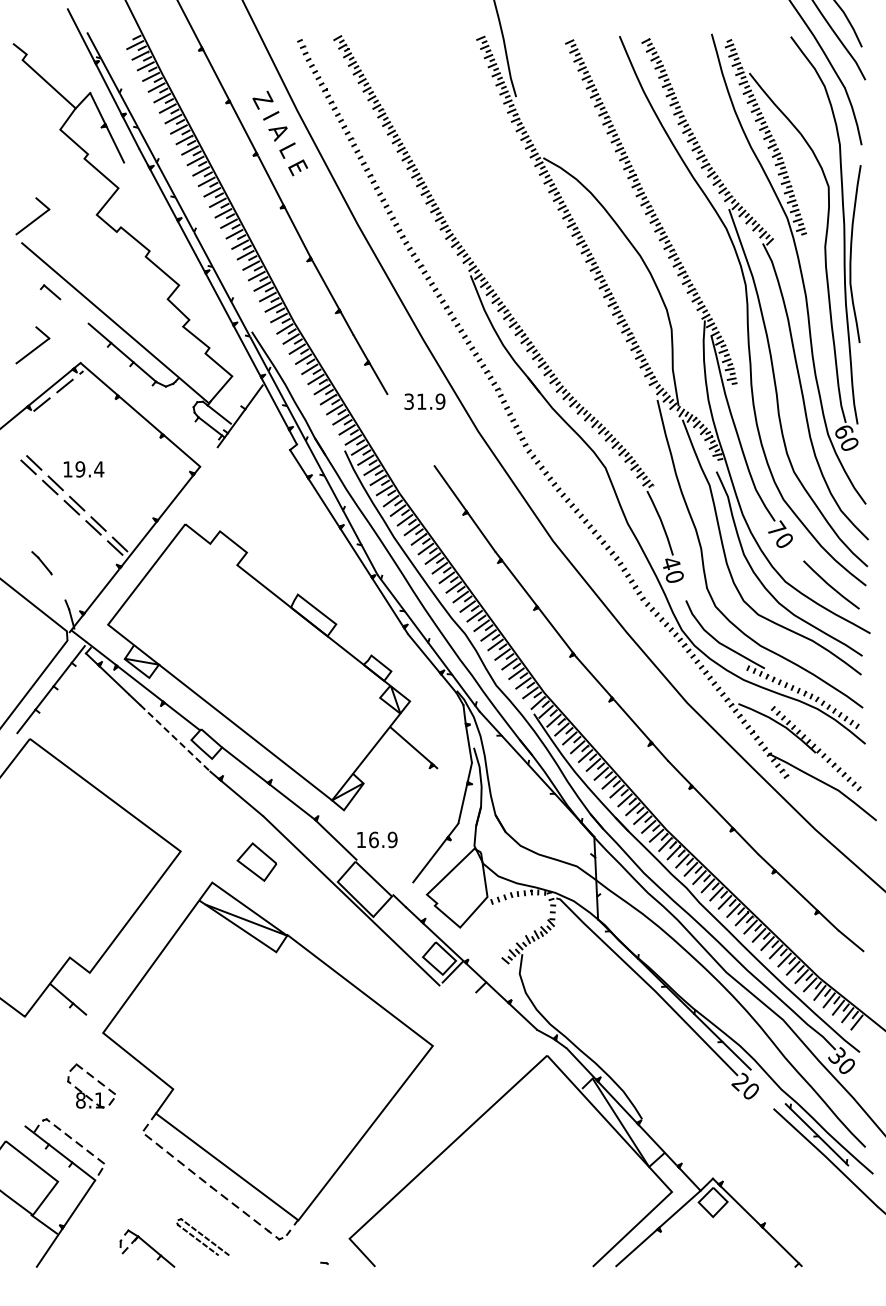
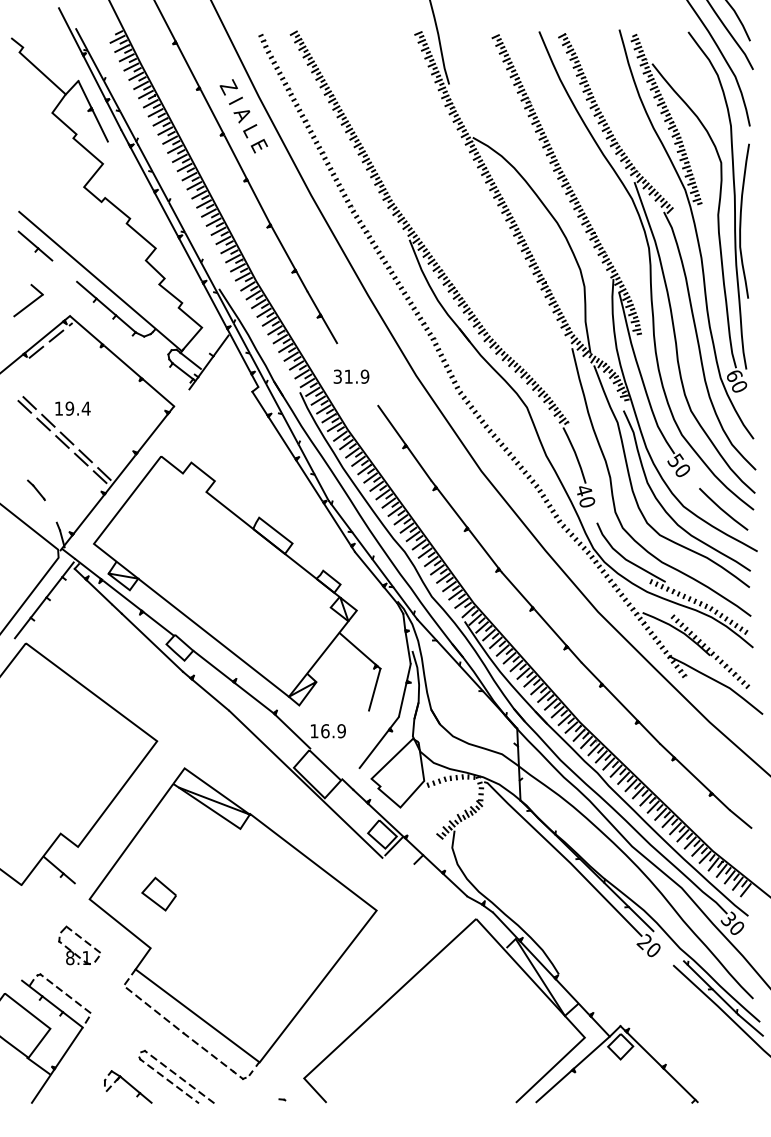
part: (32, 216) -> (28, 188), removed
line: (32, 275) -> (28, 239), added
text: (424, 401) -> (351, 376), moved
text: (776, 528) -> (675, 460), 70 -> 50
line: (175, 738) -> (152, 642), dashed -> solid
line: (430, 792) -> (374, 689), added
part: (256, 861) -> (158, 893), moved
line: (862, 1177) -> (750, 1025), added
part: (202, 1236) -> (176, 1076), size x1.67

